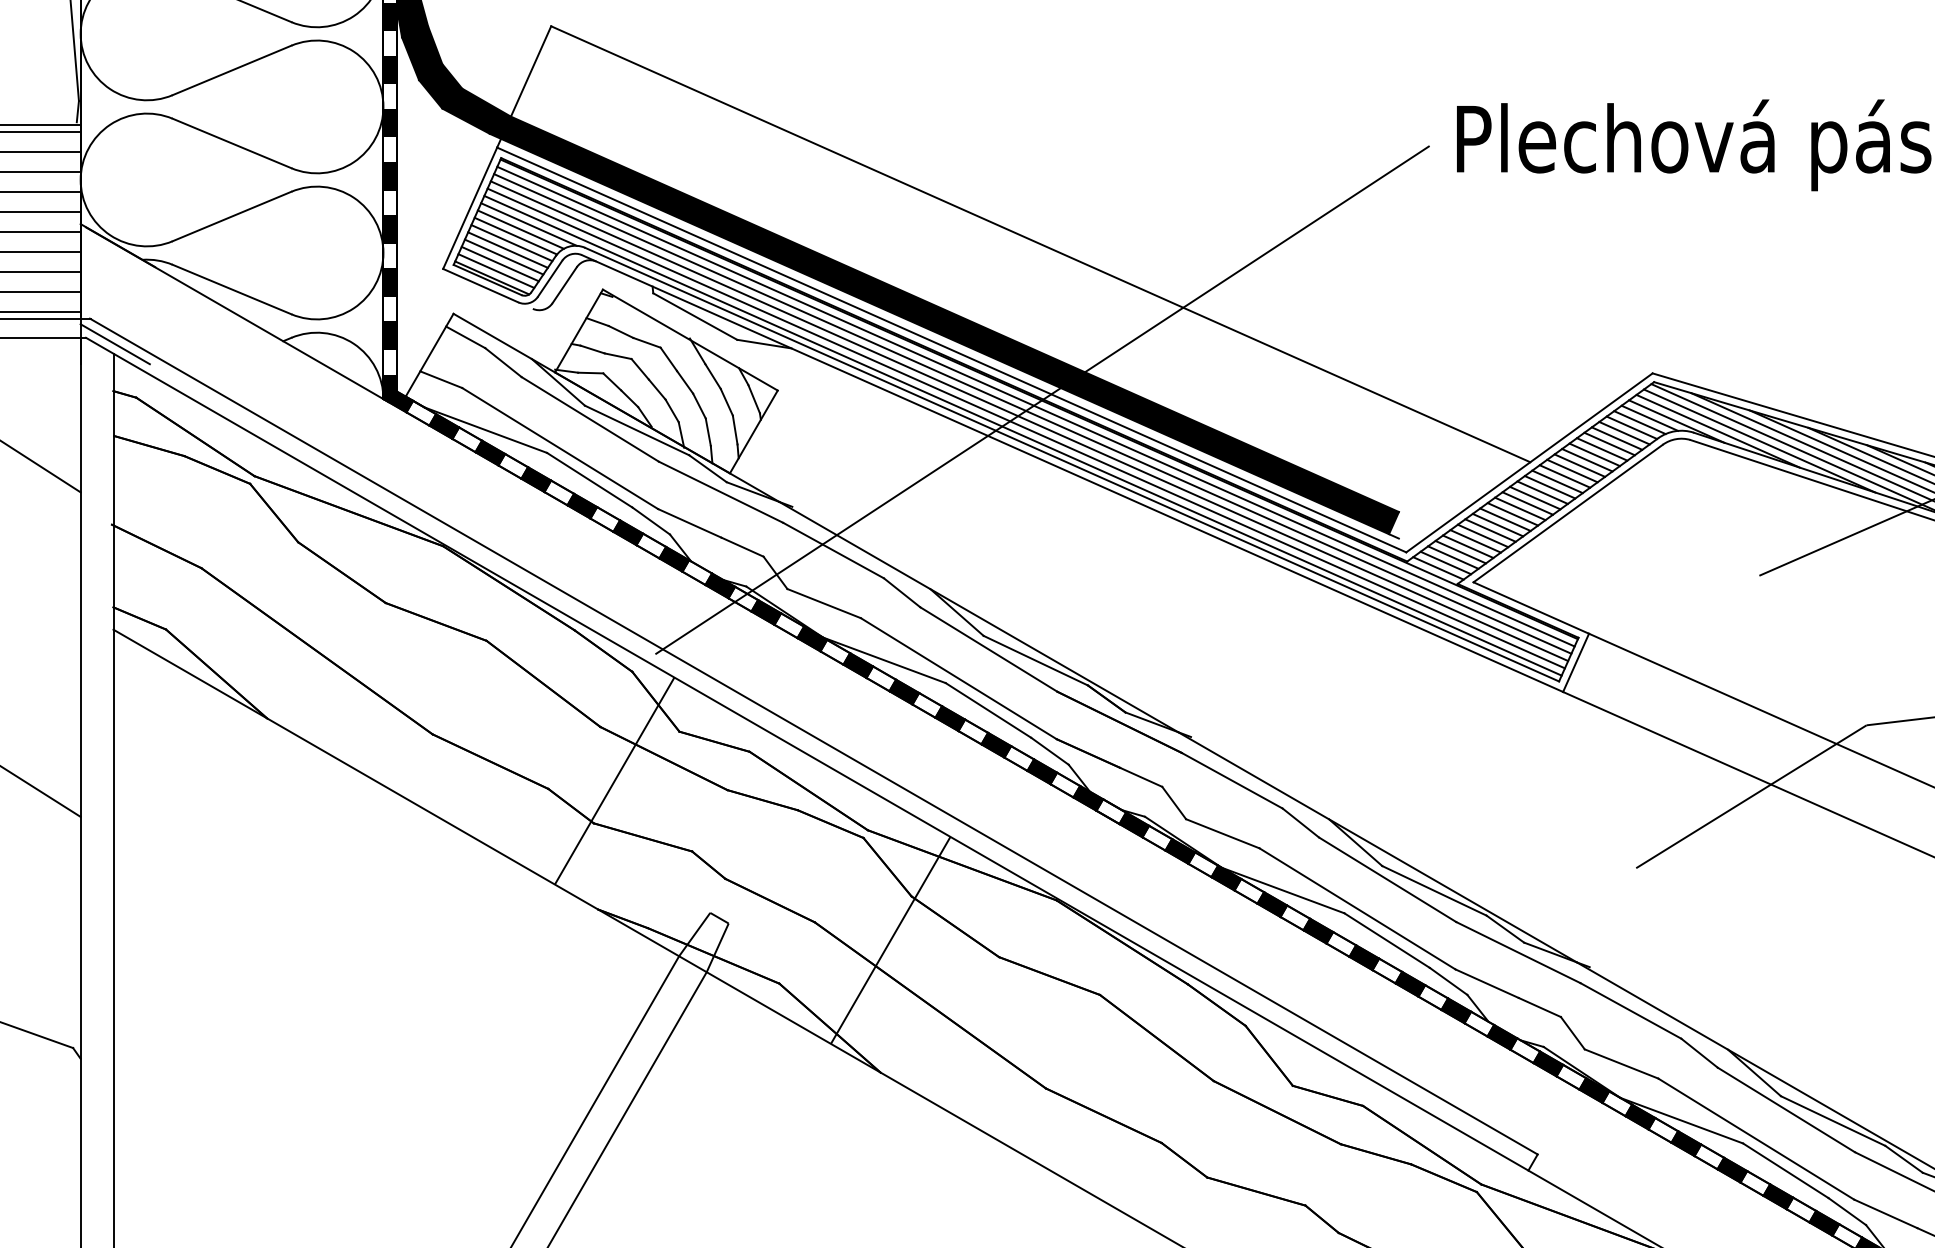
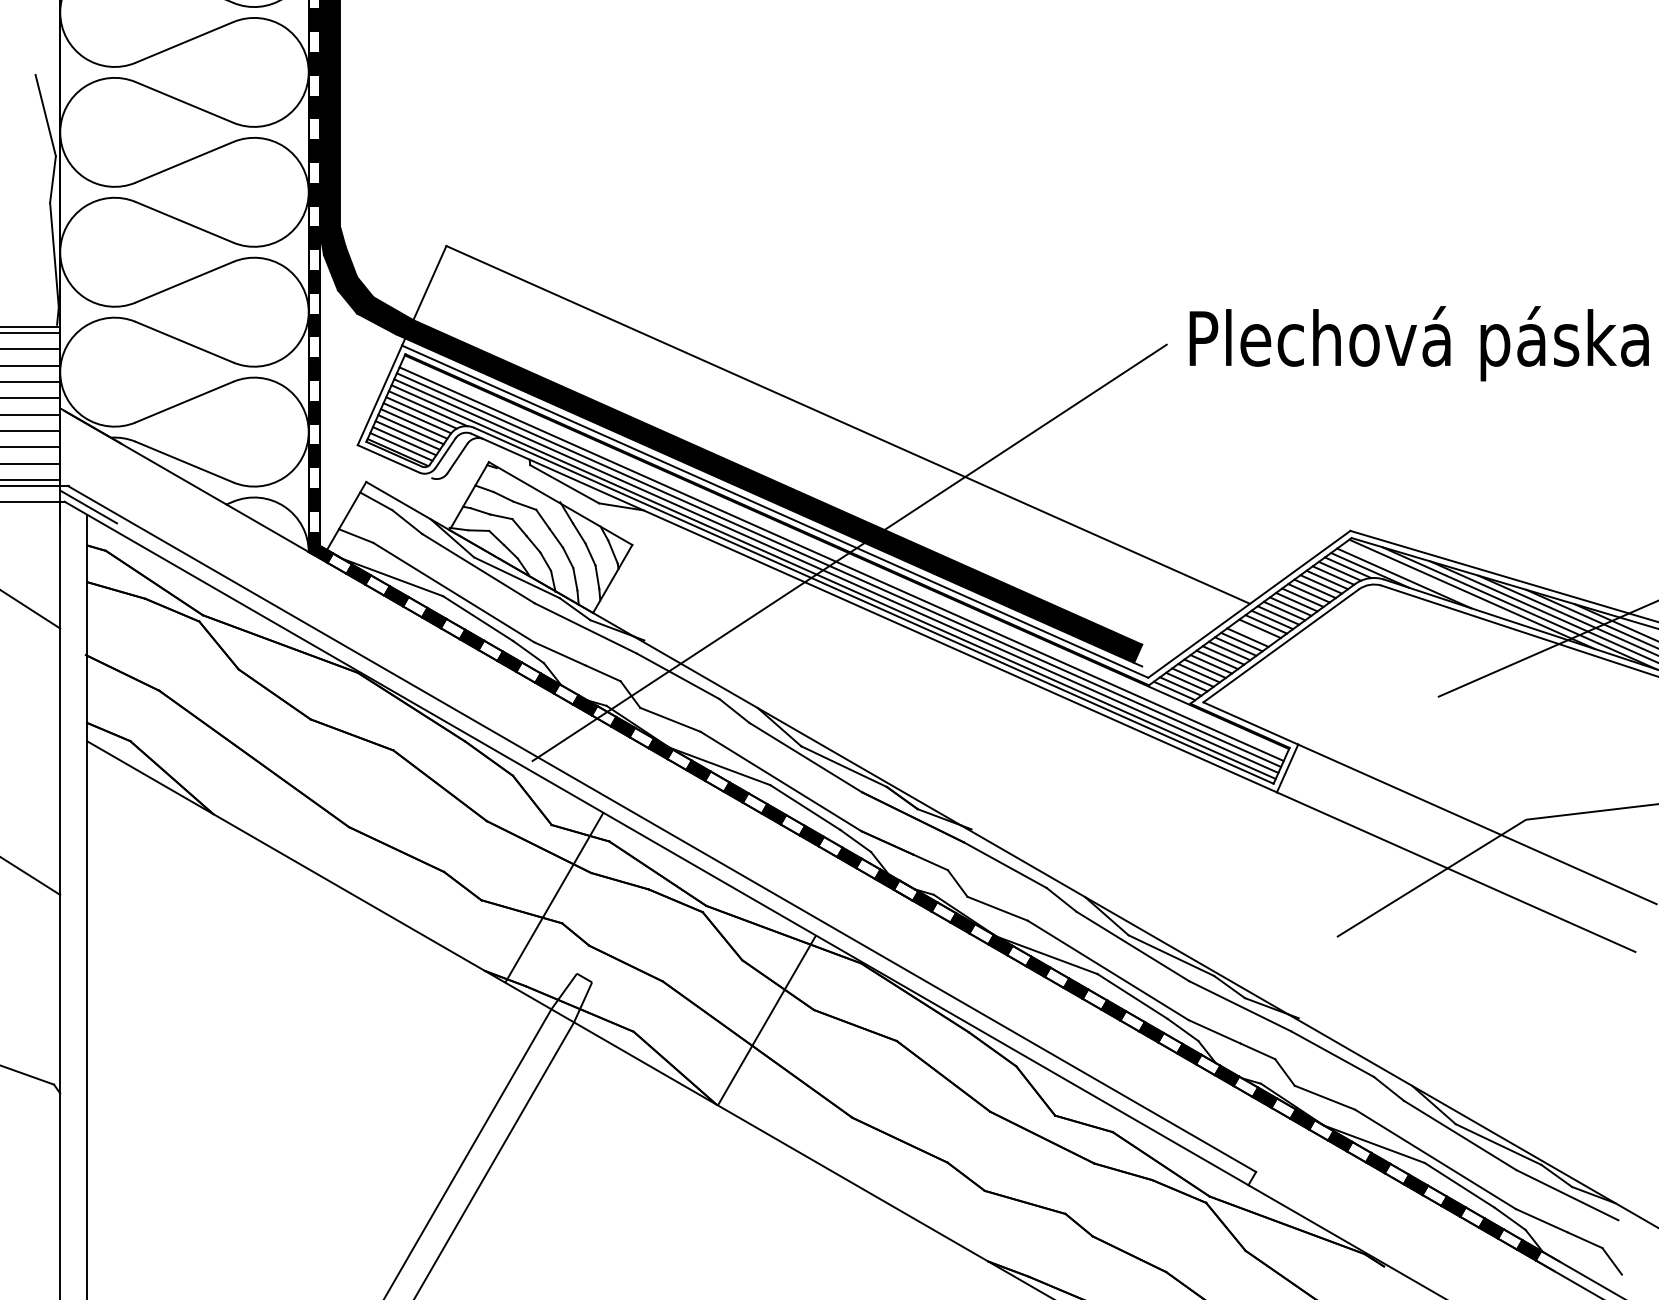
line: (1036, 407) -> (844, 558), removed
line: (1759, 441) -> (1438, 586), removed
line: (1534, 498) -> (1253, 633), removed
line: (614, 781) -> (554, 897), moved
line: (891, 940) -> (767, 1020), moved

